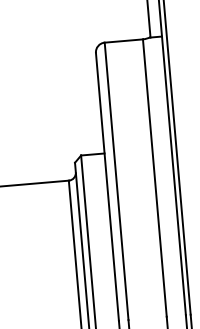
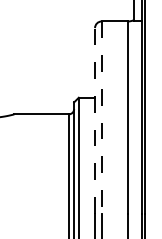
line: (116, 182) -> (101, 118), solid -> dashed
line: (108, 186) -> (95, 120), solid -> dashed

